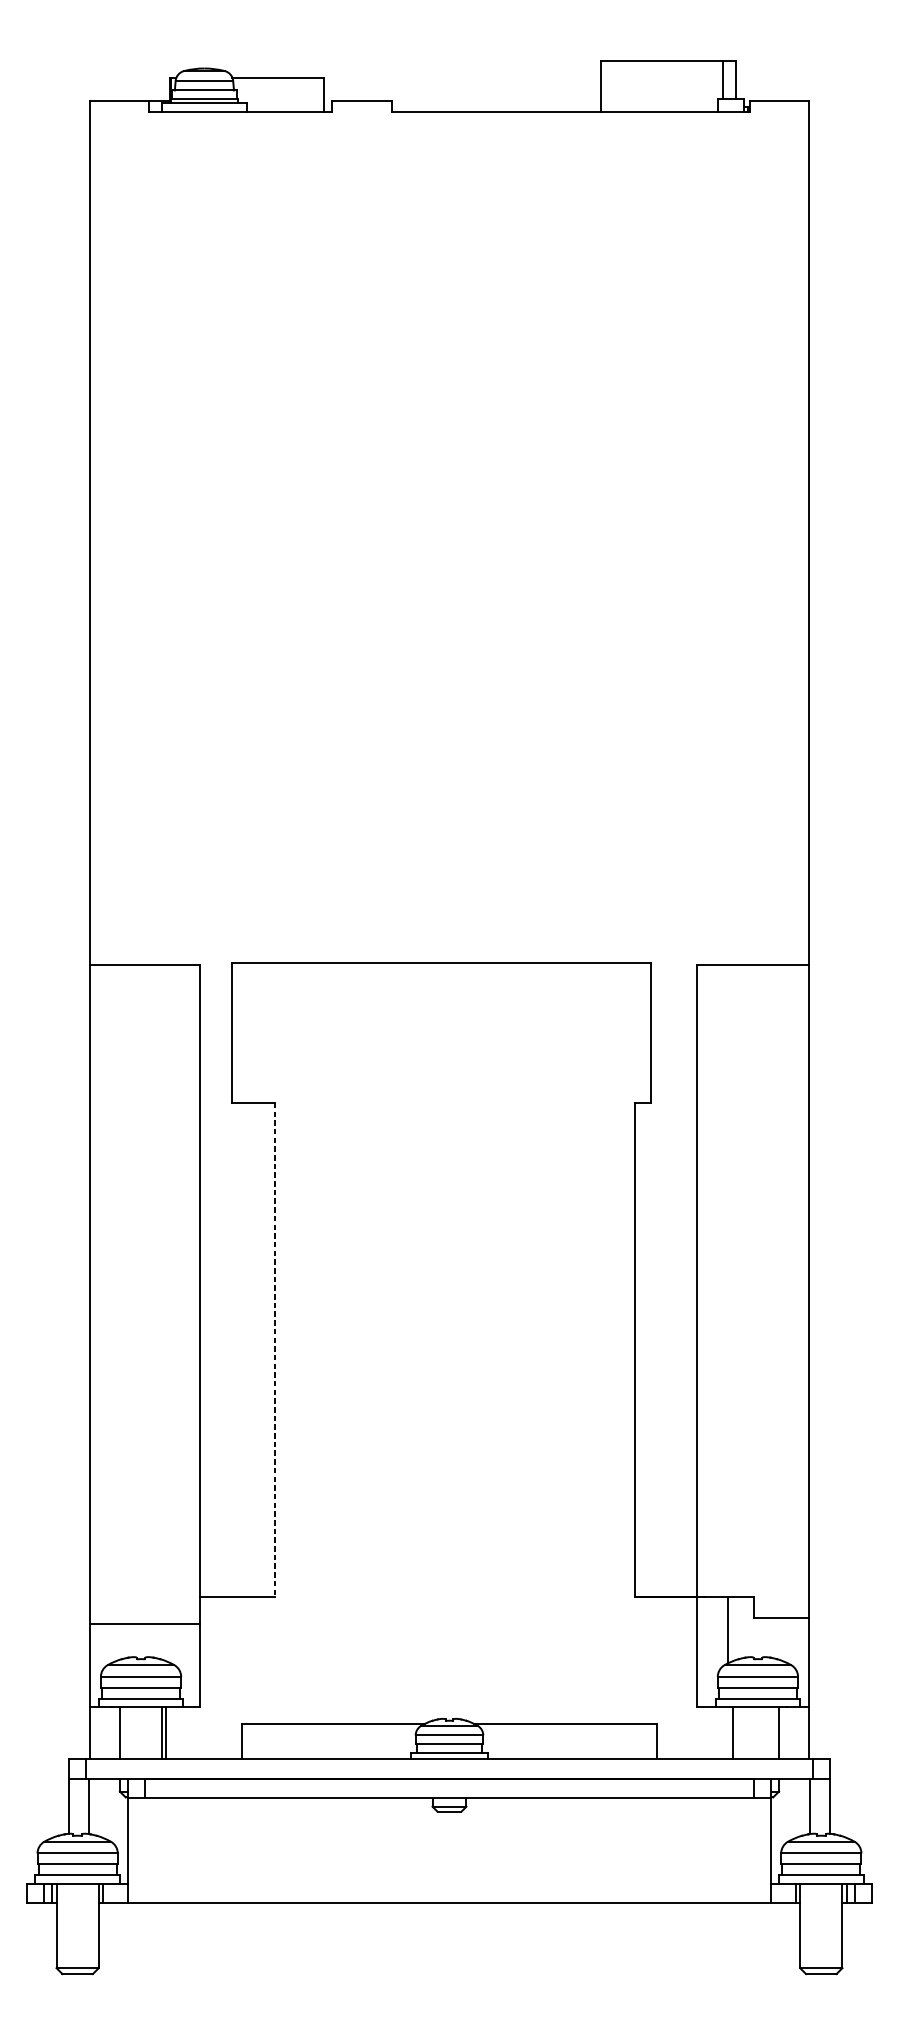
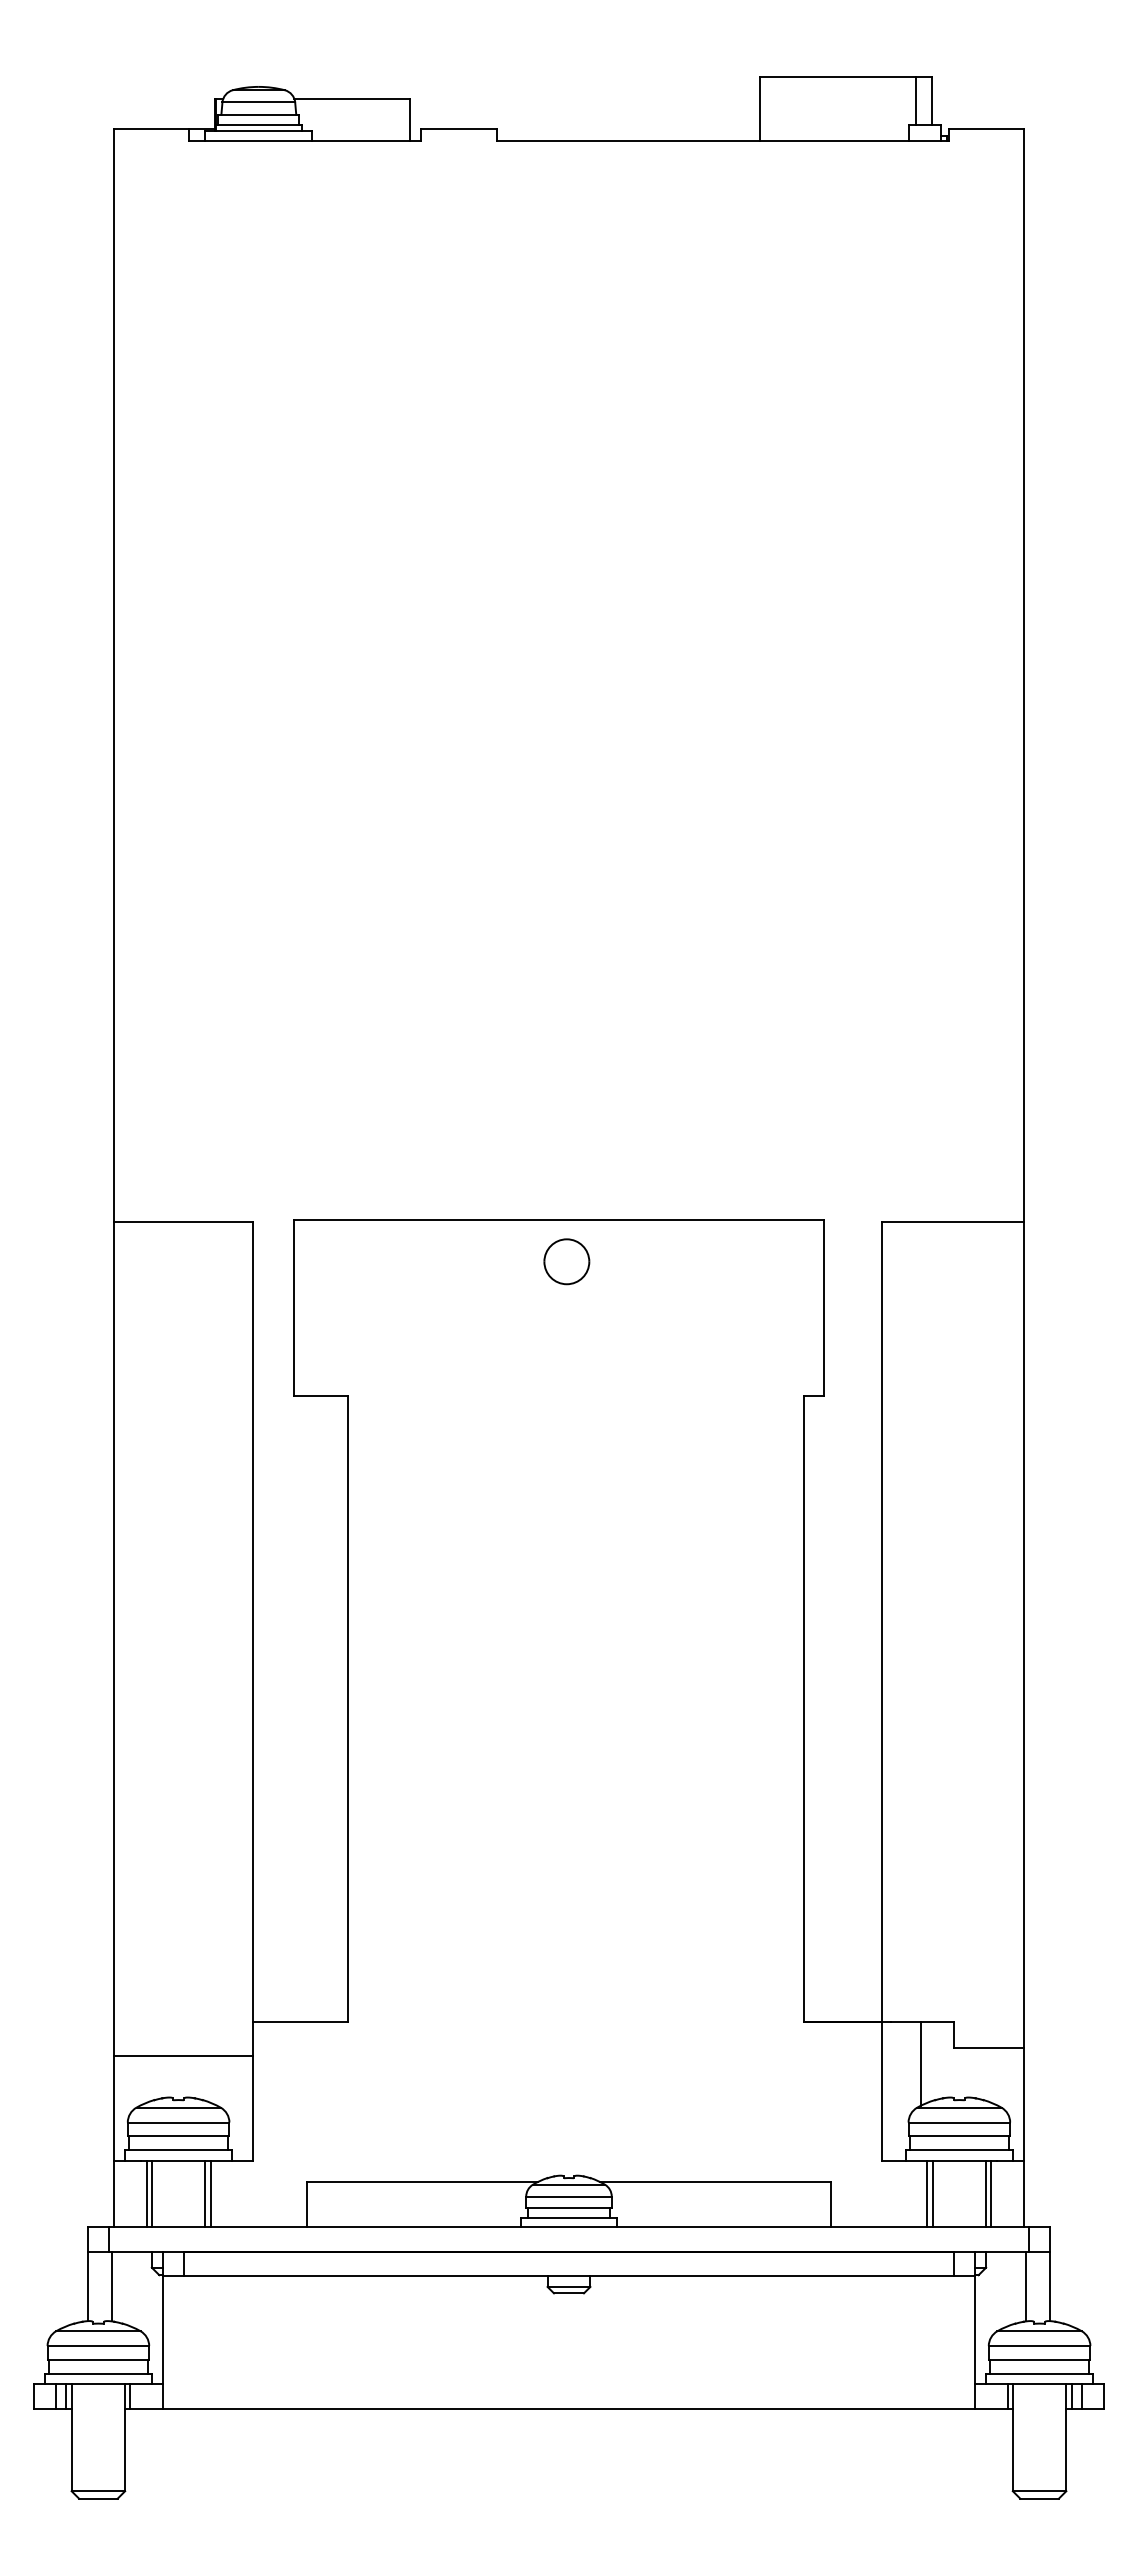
part: (447, 996) -> (566, 1261), added
line: (274, 1349) -> (347, 1708), dashed -> solid
line: (115, 1732) -> (146, 2193), added
line: (736, 1732) -> (932, 2193), added
line: (783, 1732) -> (991, 2193), added

